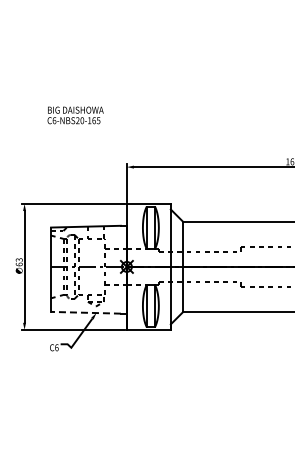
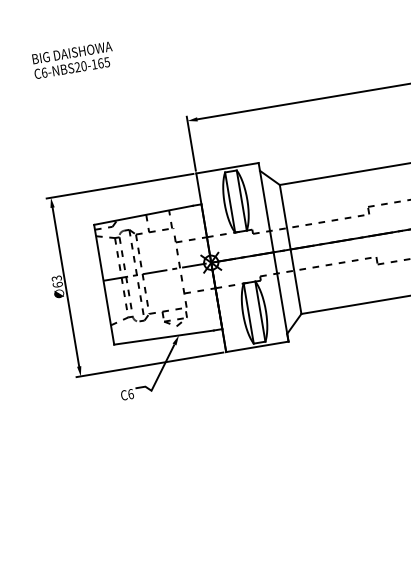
text: (75, 115) -> (73, 60), moved
line: (86, 312) -> (164, 337), dashed -> solid

